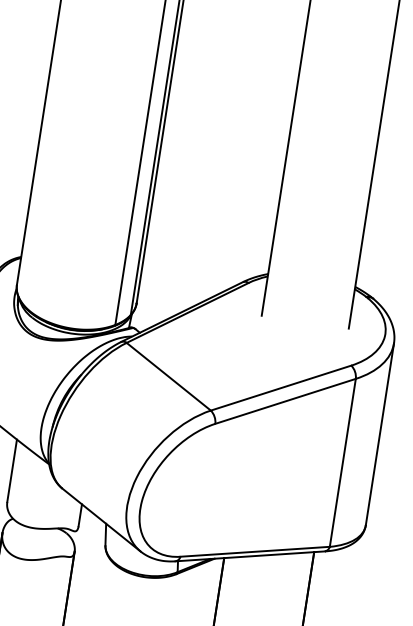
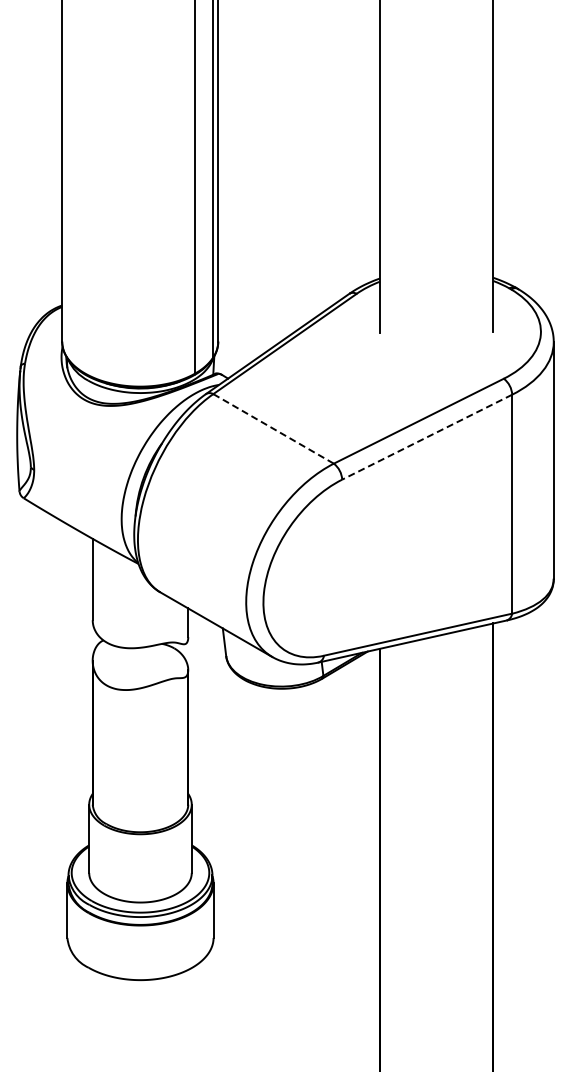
line: (168, 376) -> (273, 428), solid -> dashed
line: (285, 401) -> (427, 437), solid -> dashed

